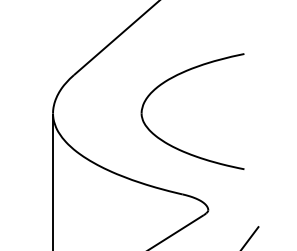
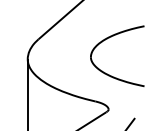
part: (177, 77) -> (109, 38), moved

